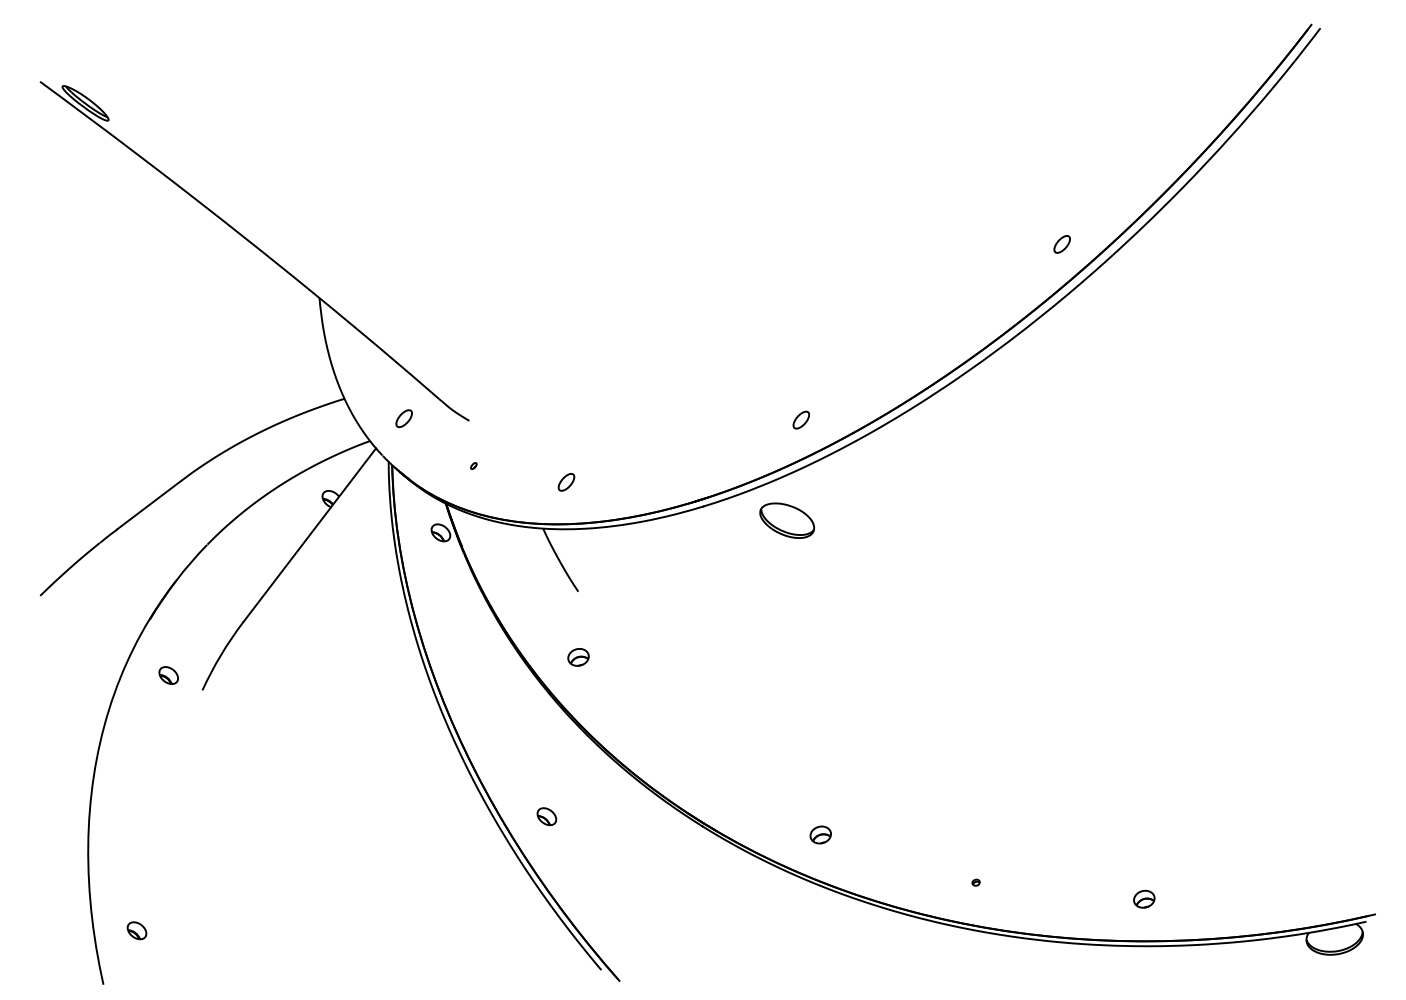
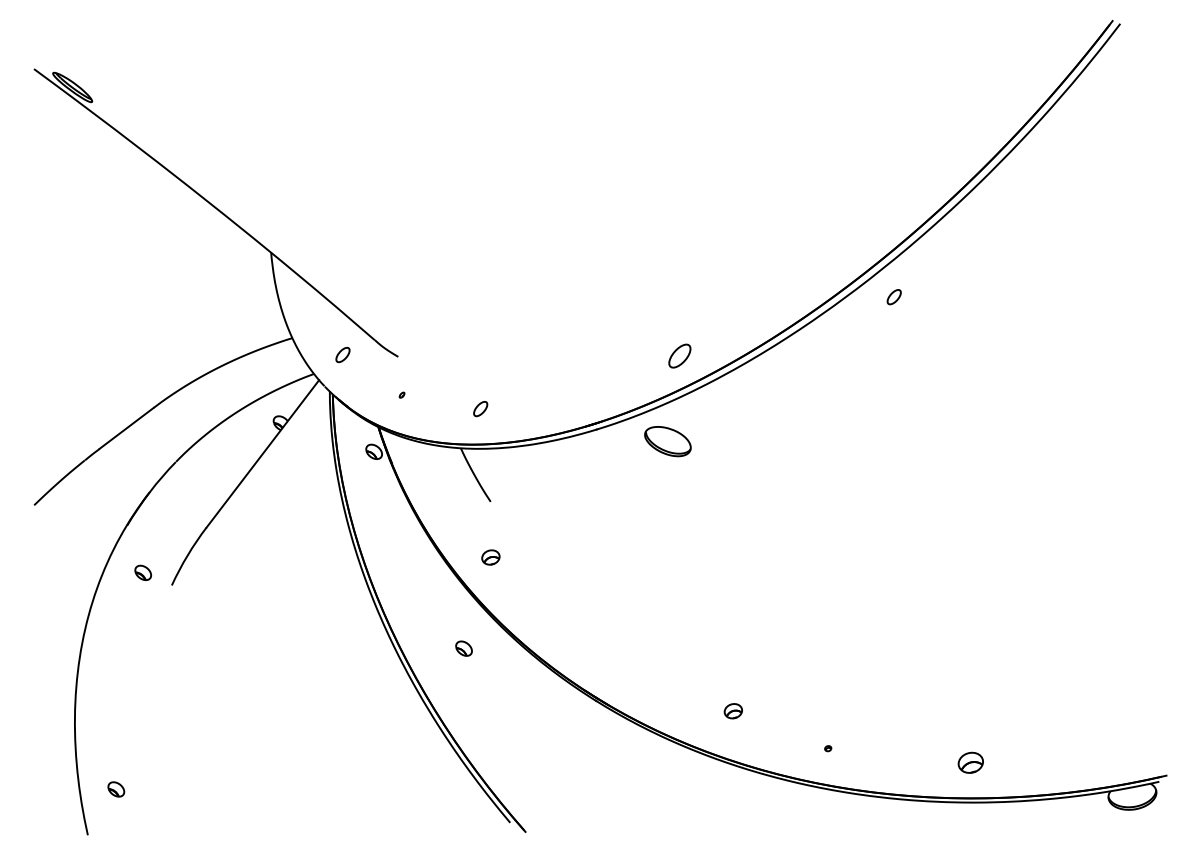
part: (1061, 244) -> (893, 297), moved
part: (800, 420) -> (679, 356), size x1.6
part: (546, 816) -> (463, 648), moved
part: (819, 835) -> (732, 711), moved
part: (1143, 898) -> (970, 762), size x1.4

